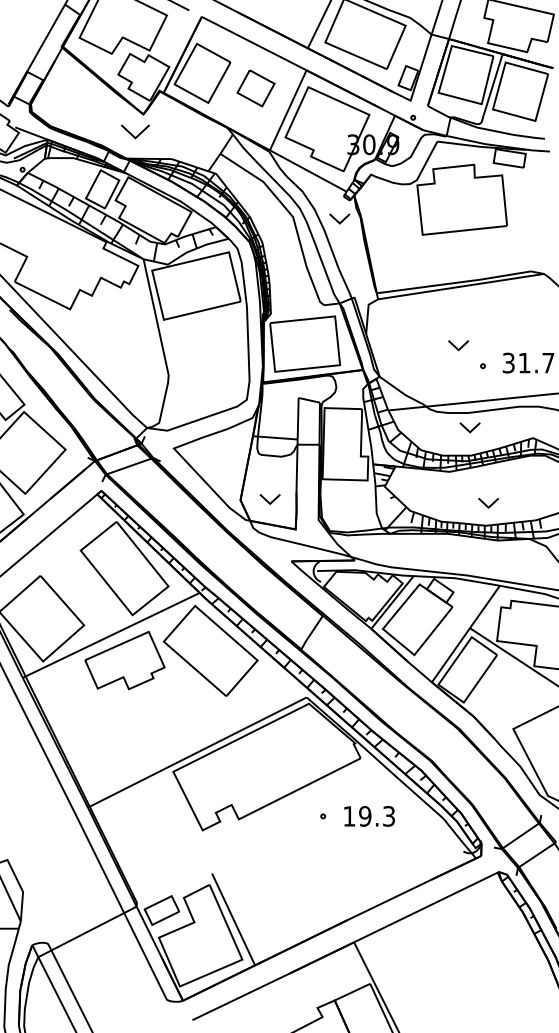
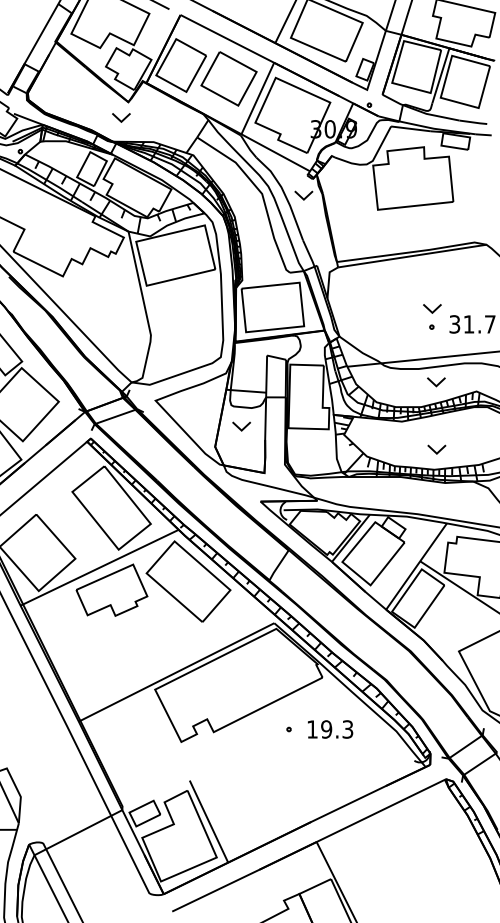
part: (255, 88) -> (228, 79), size x1.67
part: (135, 131) -> (121, 117), size x0.71
part: (458, 345) -> (432, 308), moved
part: (469, 427) -> (435, 381), moved
part: (269, 499) -> (241, 426), moved

